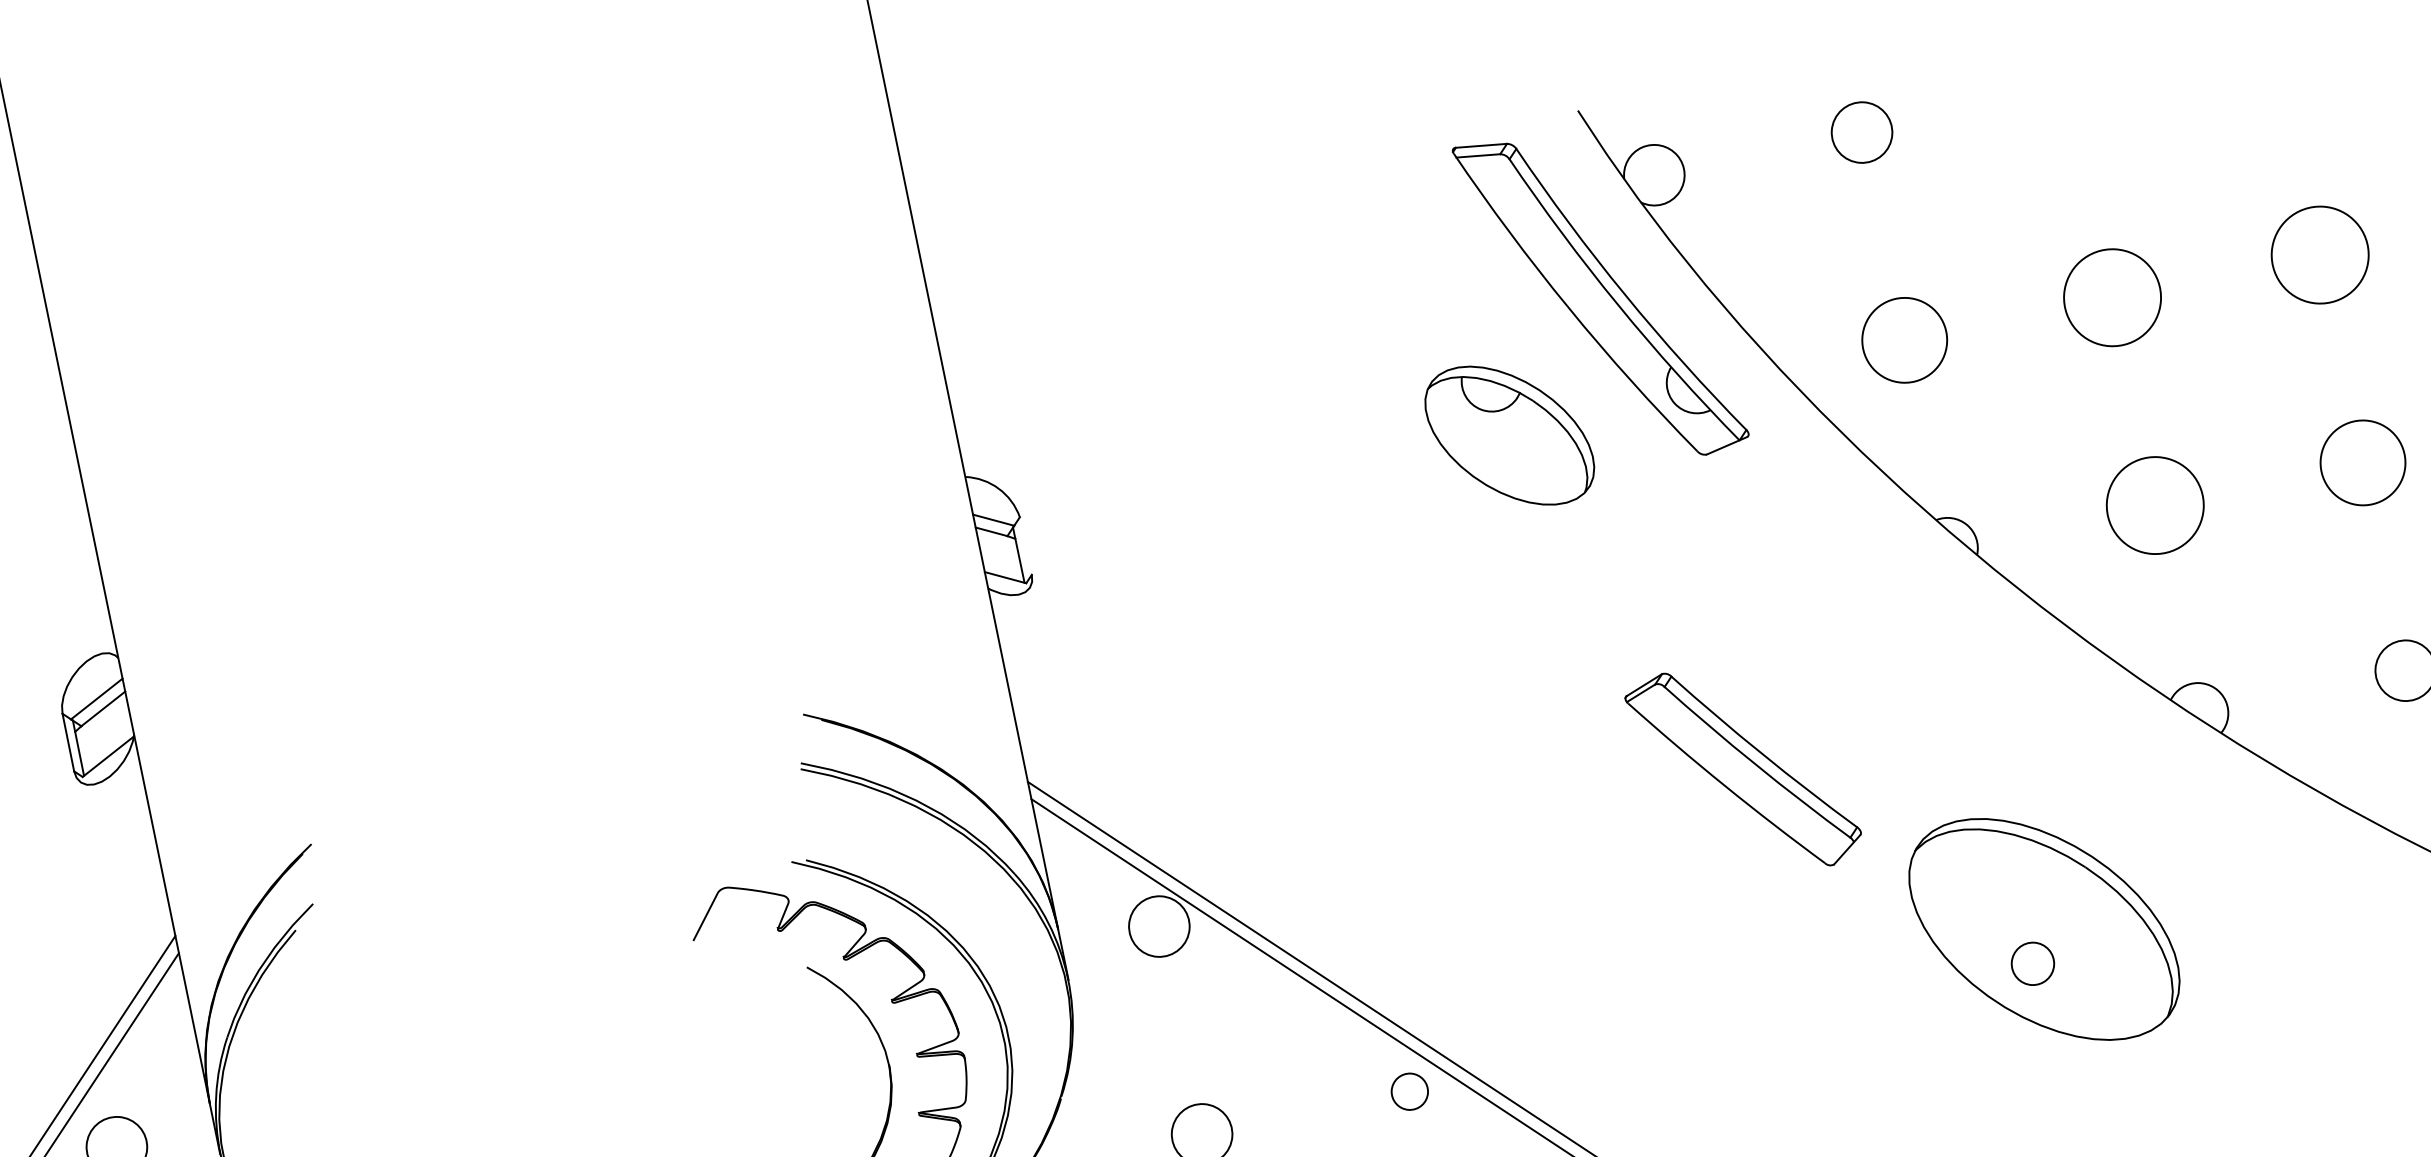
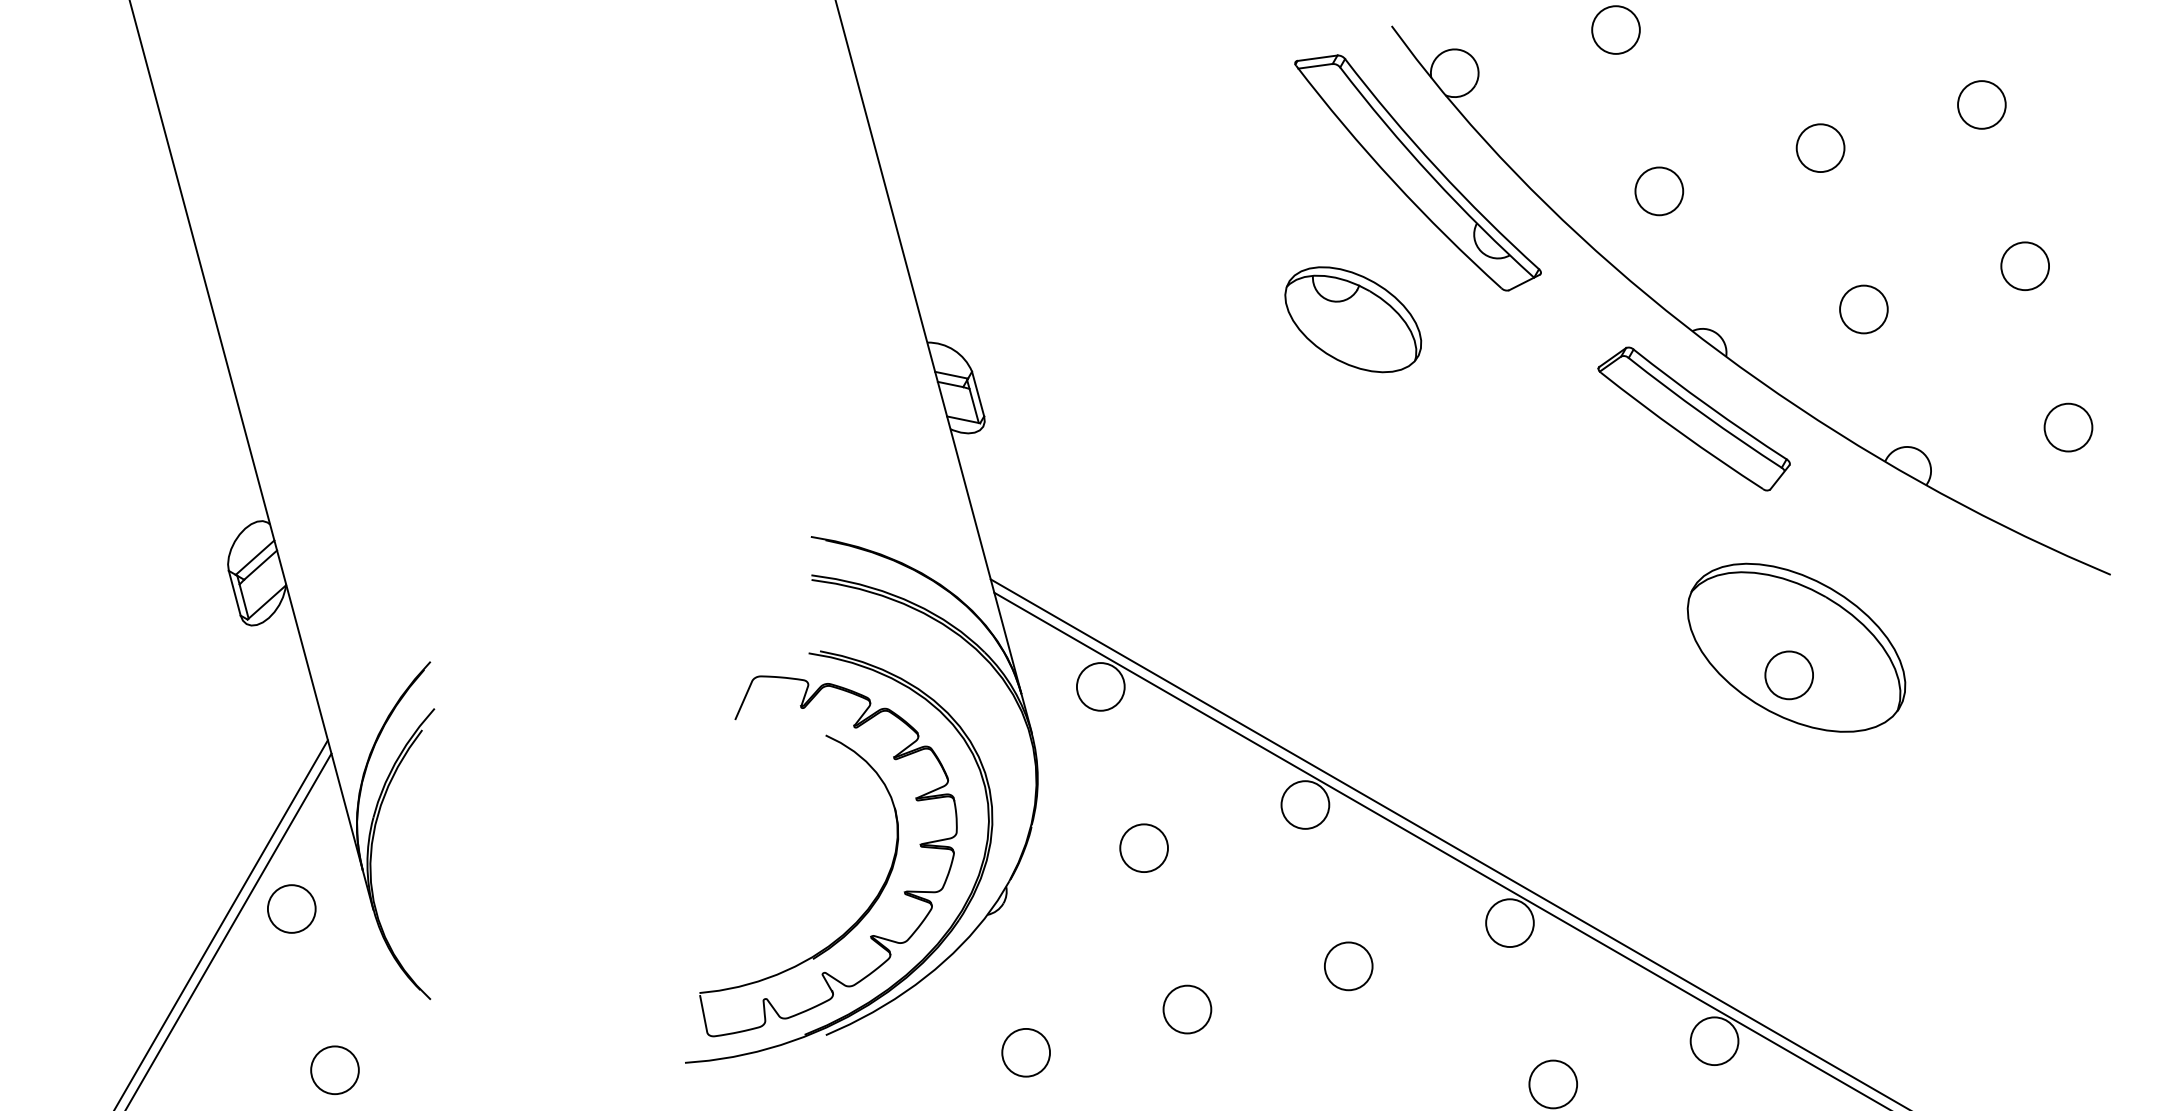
circle: (2319, 254) -> (1981, 104), size x0.62
circle: (2112, 298) -> (1820, 148), size x0.62
circle: (1905, 340) -> (1659, 191), size x0.71
part: (1510, 435) -> (1353, 319), moved
circle: (2363, 463) -> (2025, 266), size x0.71
circle: (2154, 505) -> (1863, 309), size x0.62
line: (1026, 545) -> (978, 393), added
part: (1742, 768) -> (1693, 418), moved
circle: (2032, 963) -> (1788, 675), size x1.43
circle: (1410, 1091) -> (1305, 804), size x1.67

